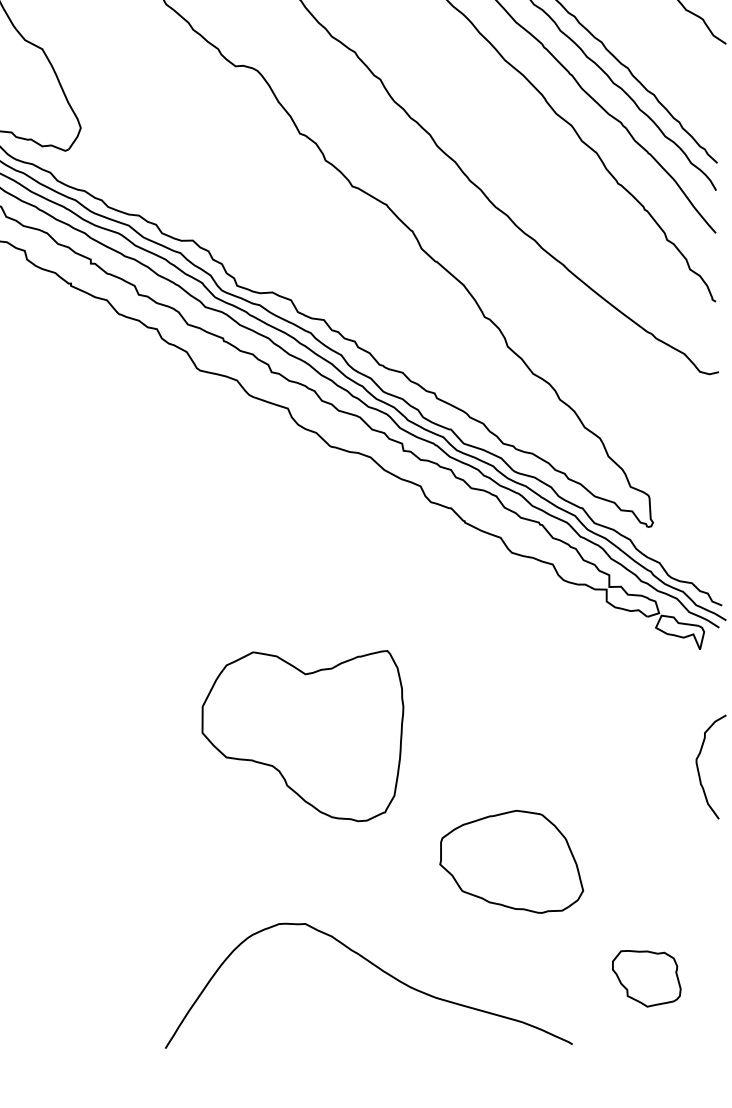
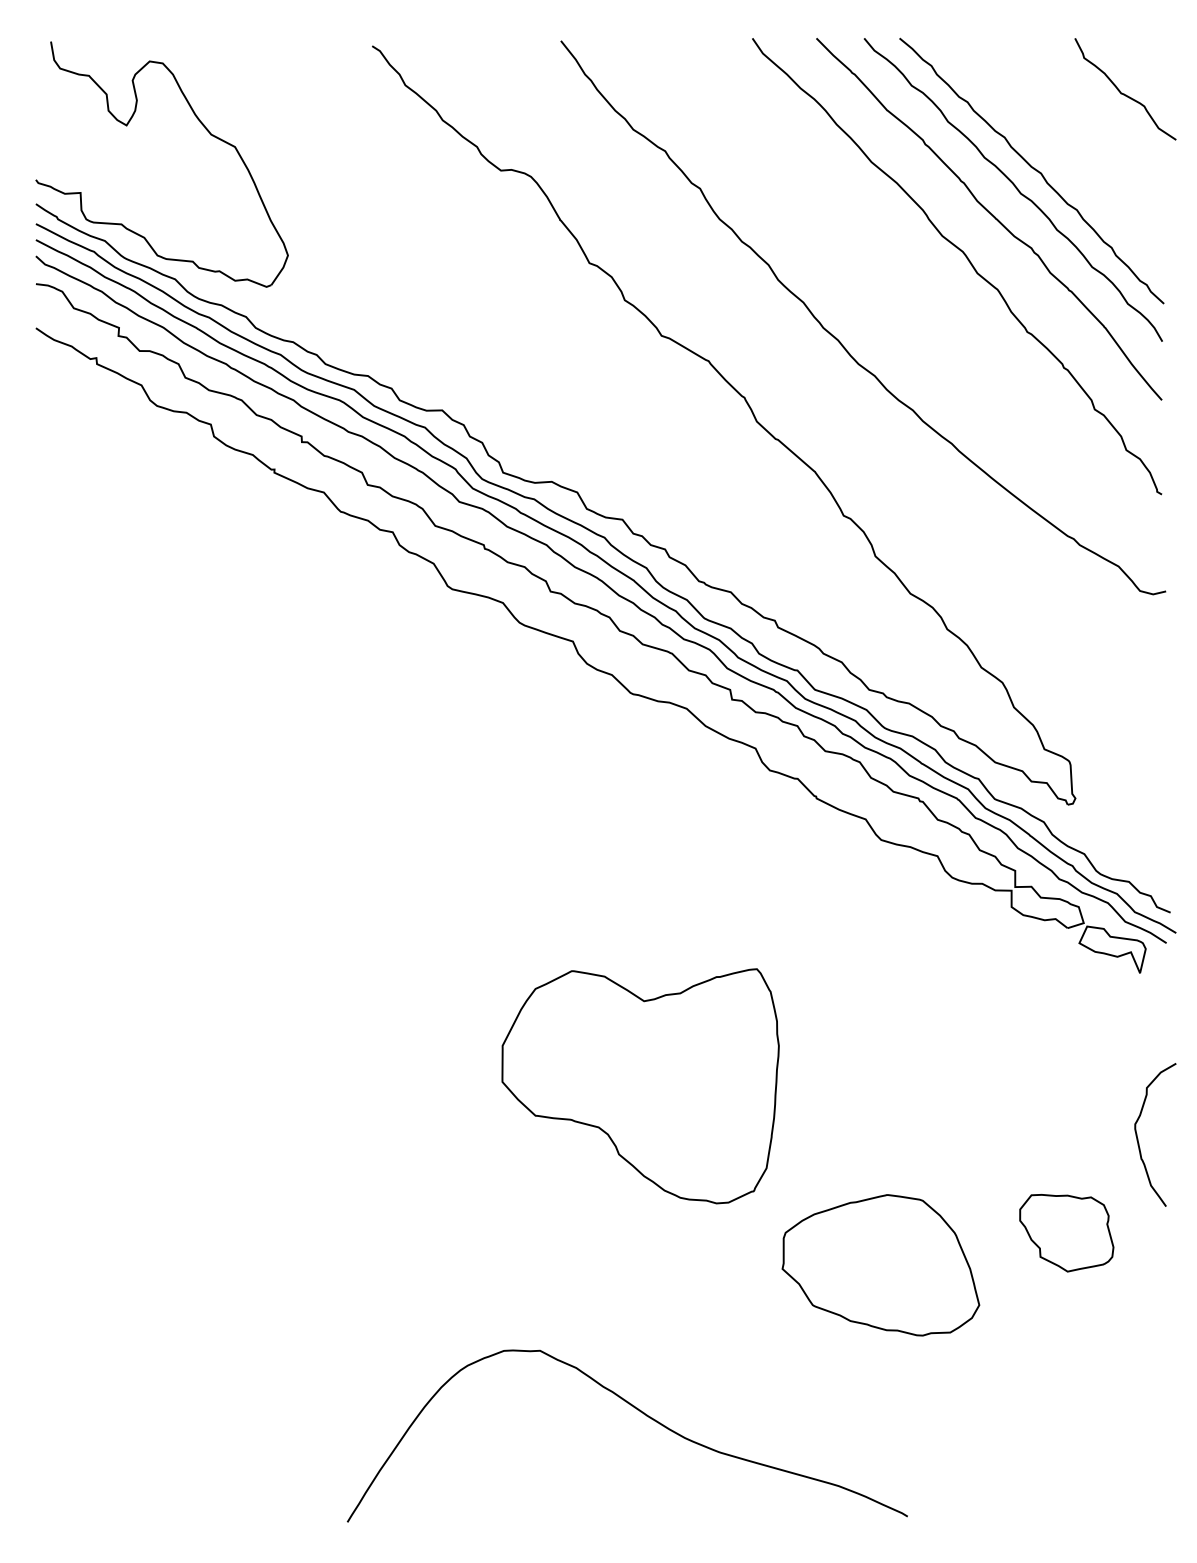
part: (302, 736) -> (640, 1086), moved
curve: (378, 968) -> (640, 1412), moved
part: (646, 978) -> (1066, 1233), moved

